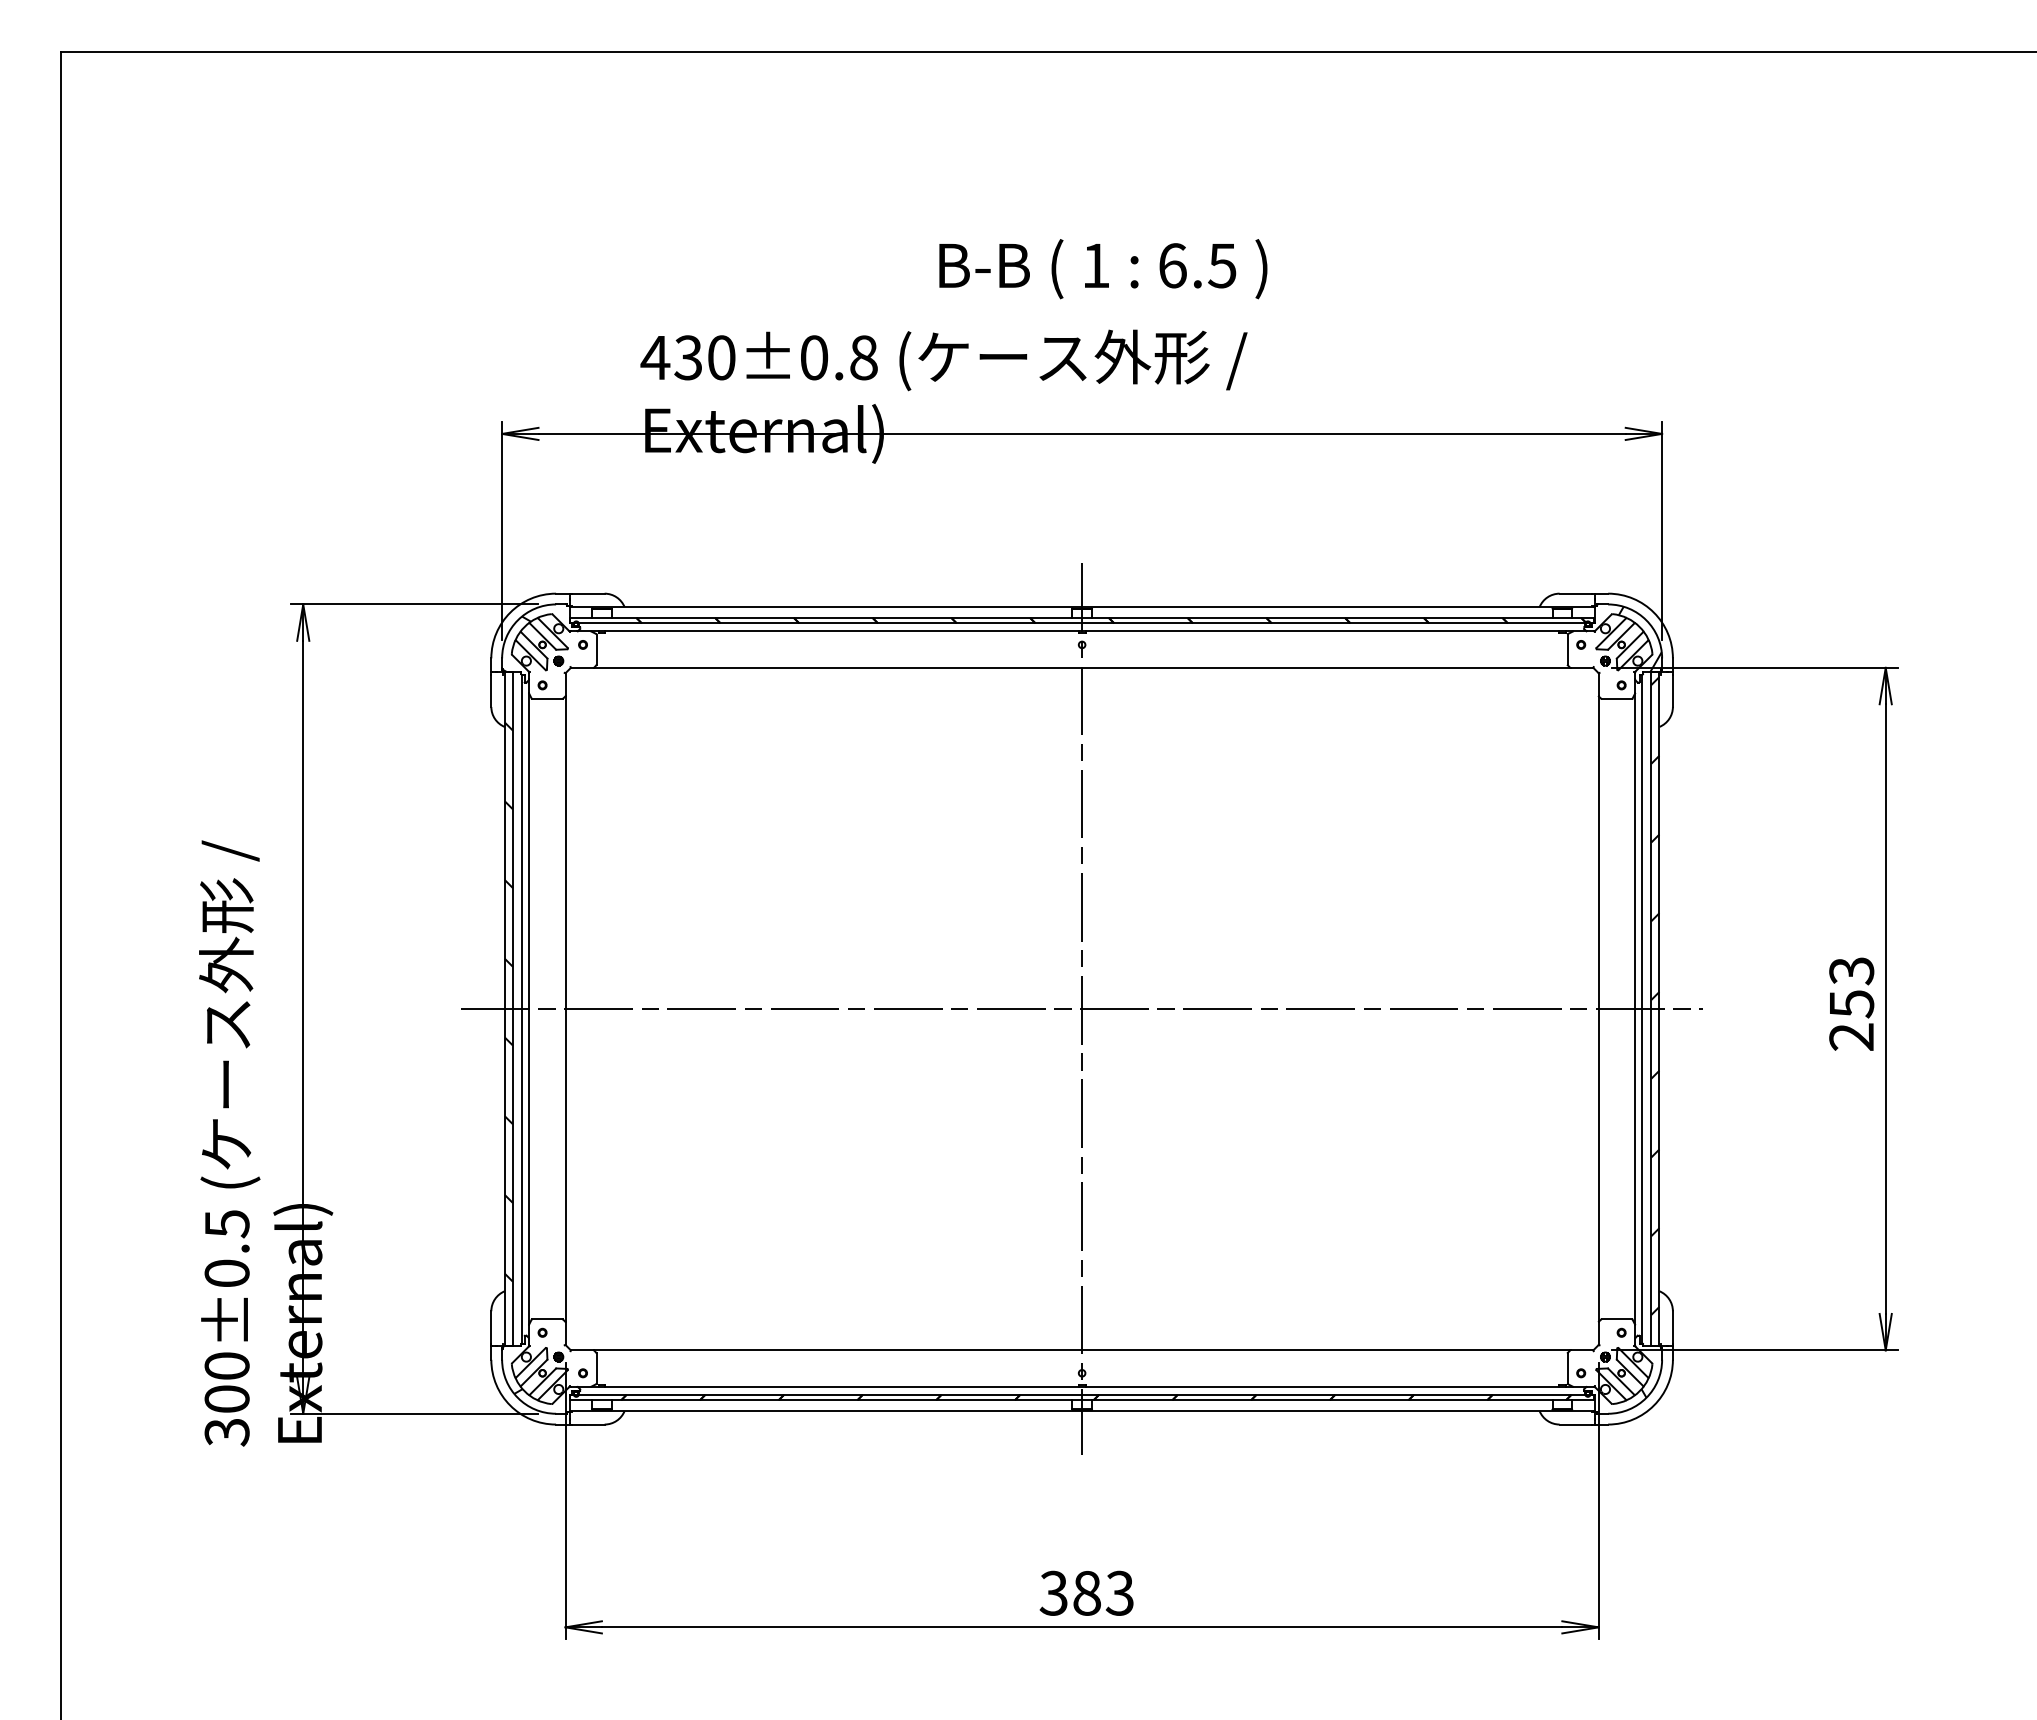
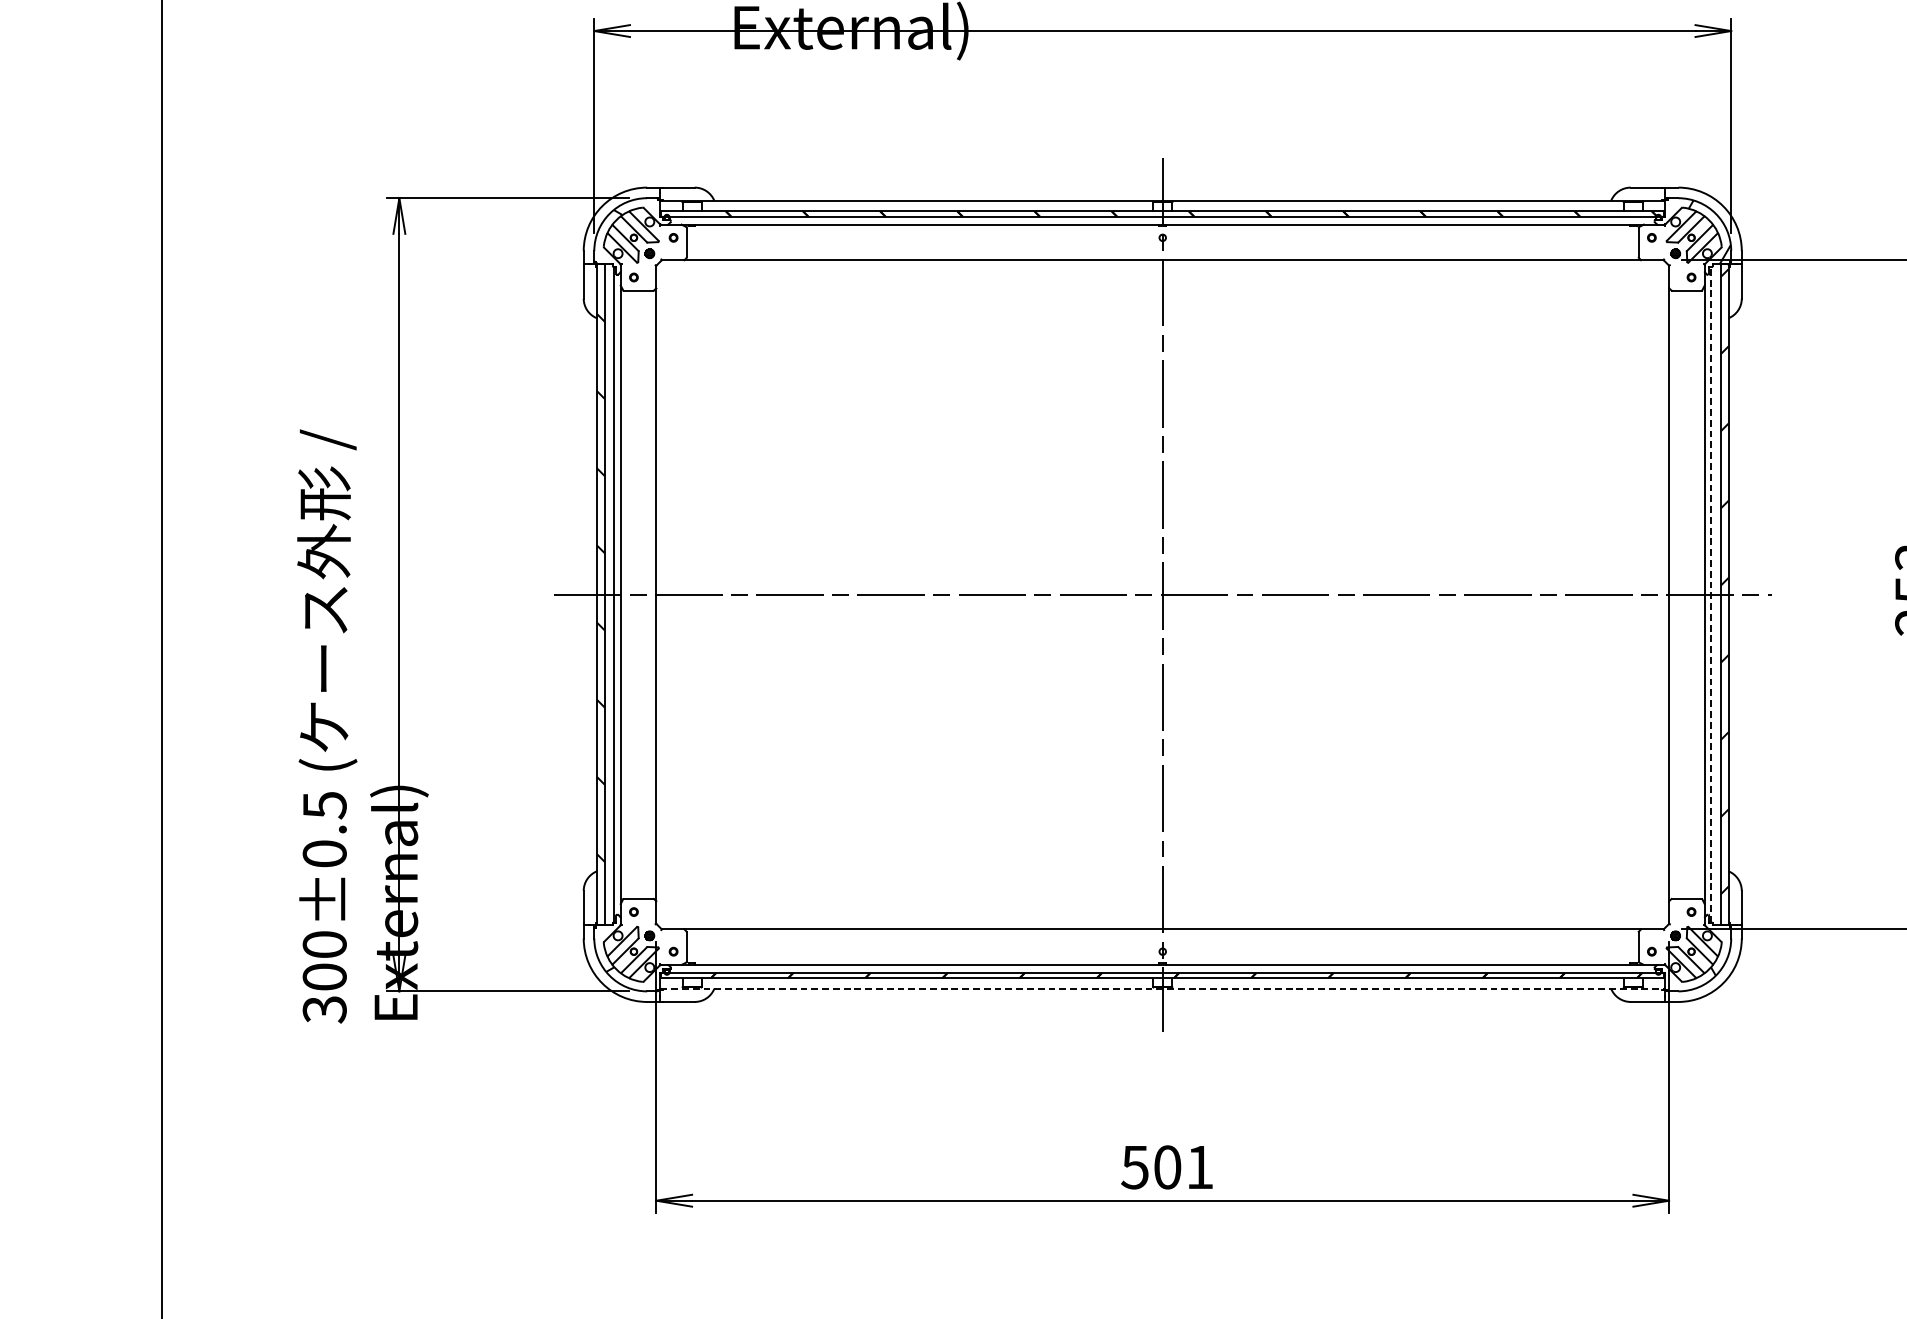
line: (1641, 1009) -> (1710, 595), solid -> dashed
line: (1082, 1411) -> (1163, 989), solid -> dashed
text: (1086, 1592) -> (1167, 1166), 383 -> 501

